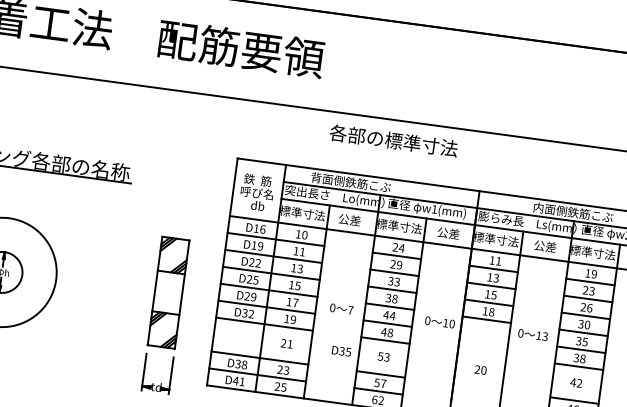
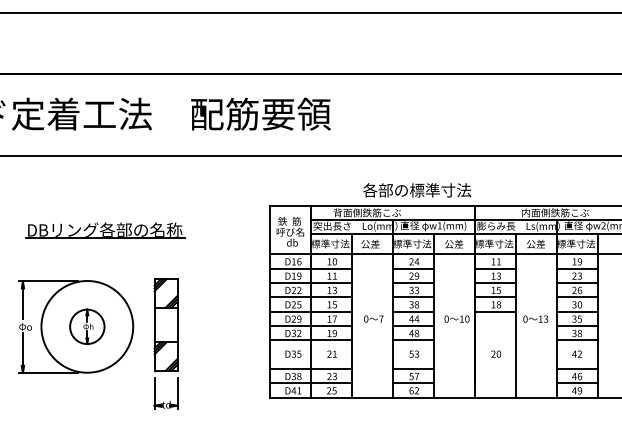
text: (394, 140) -> (417, 190), moved
part: (164, 314) -> (165, 343), moved
text: (341, 350) -> (293, 353), moved

